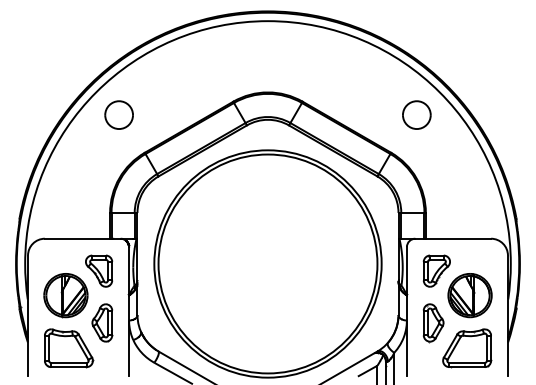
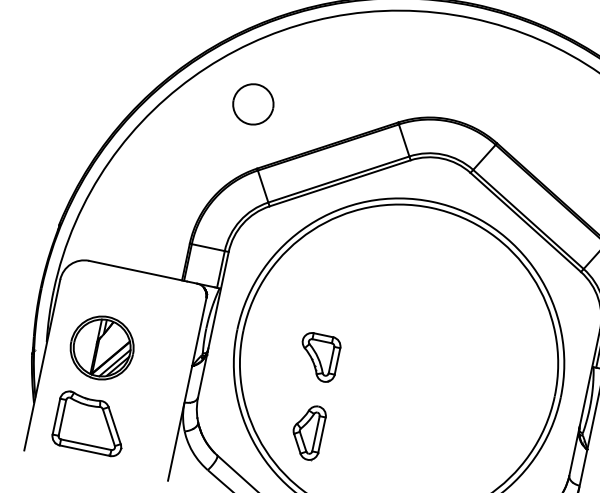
part: (118, 114) -> (252, 103), moved
part: (99, 270) -> (319, 356), moved
part: (102, 322) -> (308, 431), moved

